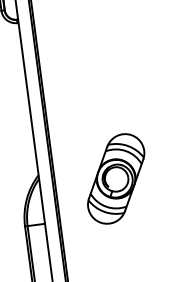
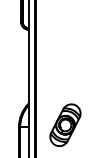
part: (116, 177) -> (65, 124), moved

